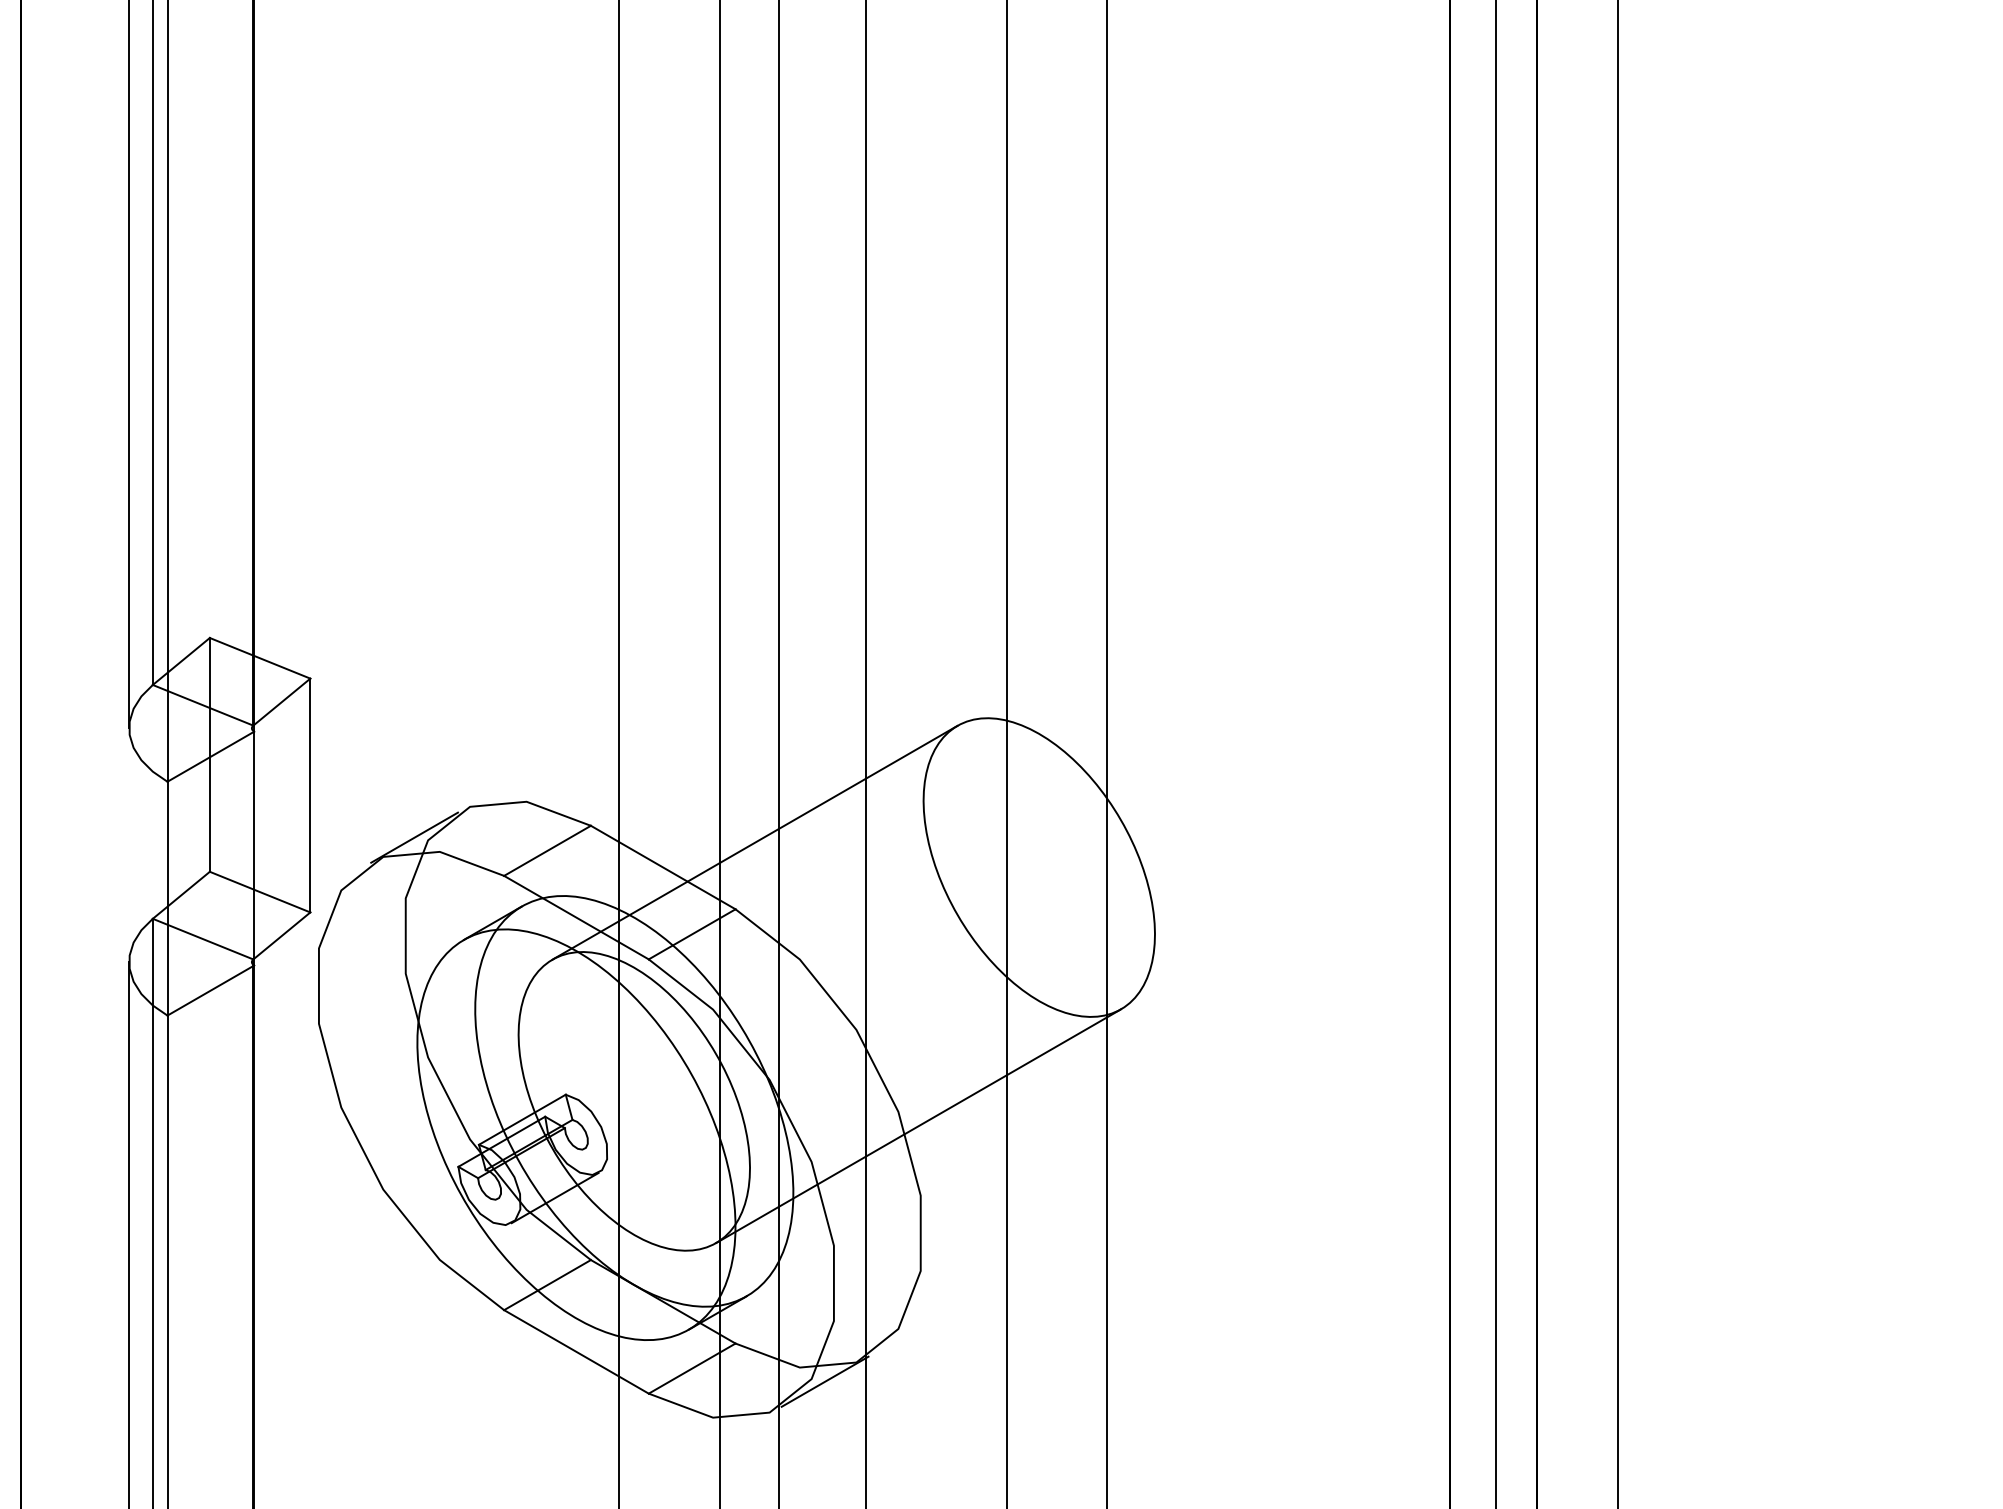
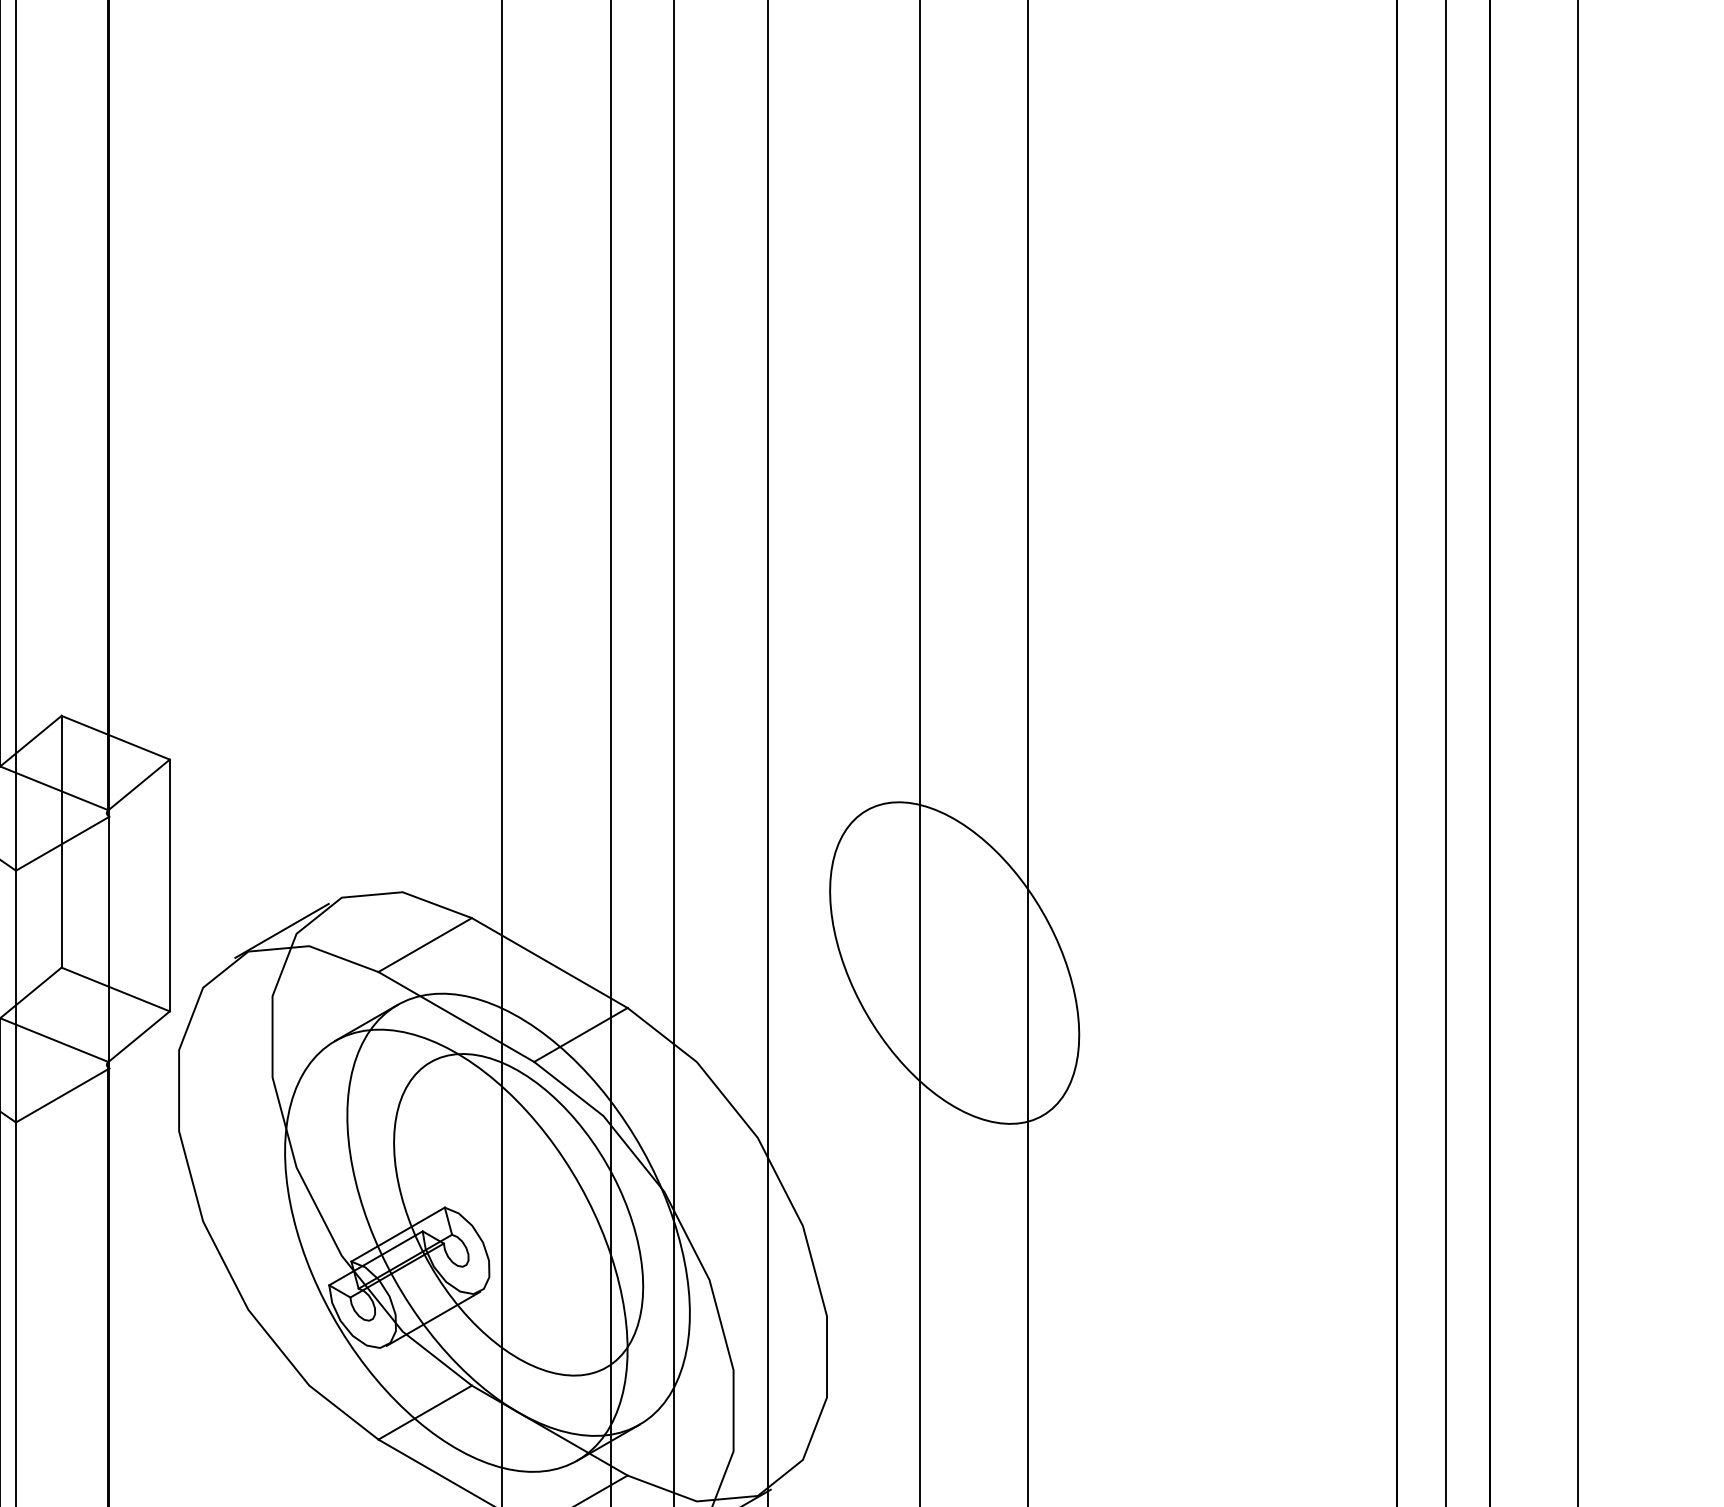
line: (754, 842) -> (648, 936), removed
line: (918, 1126) -> (824, 1241), removed

